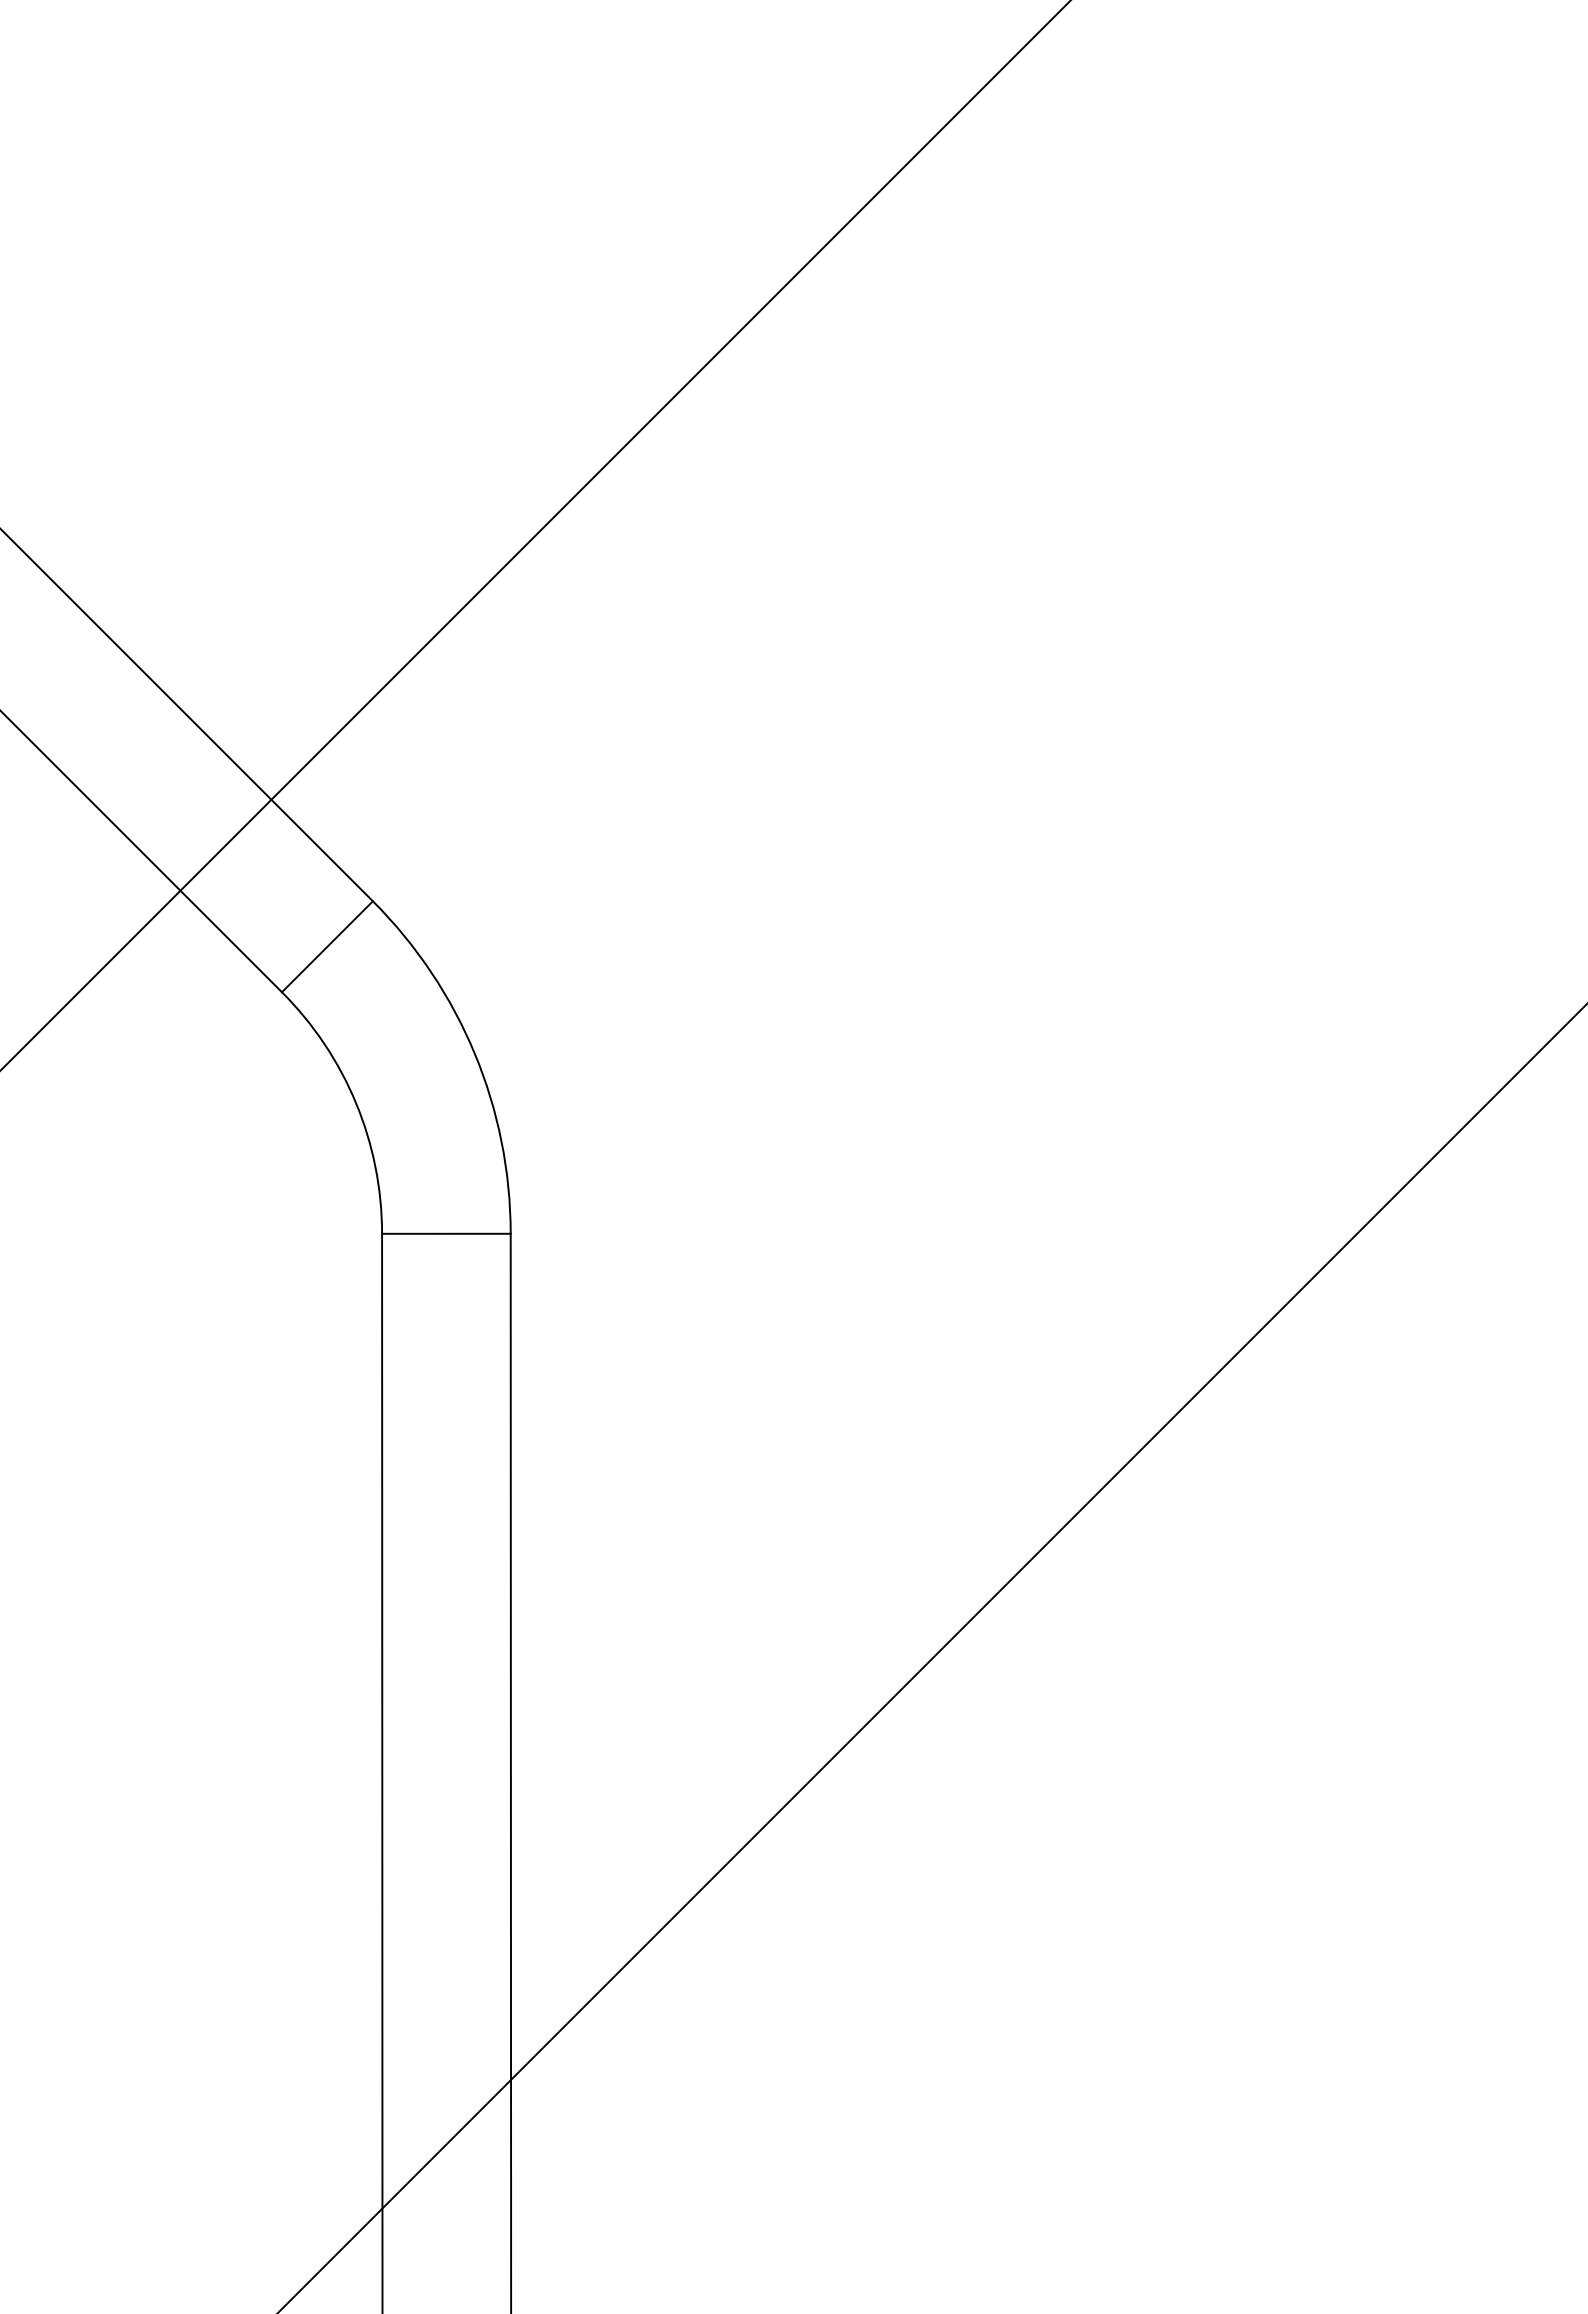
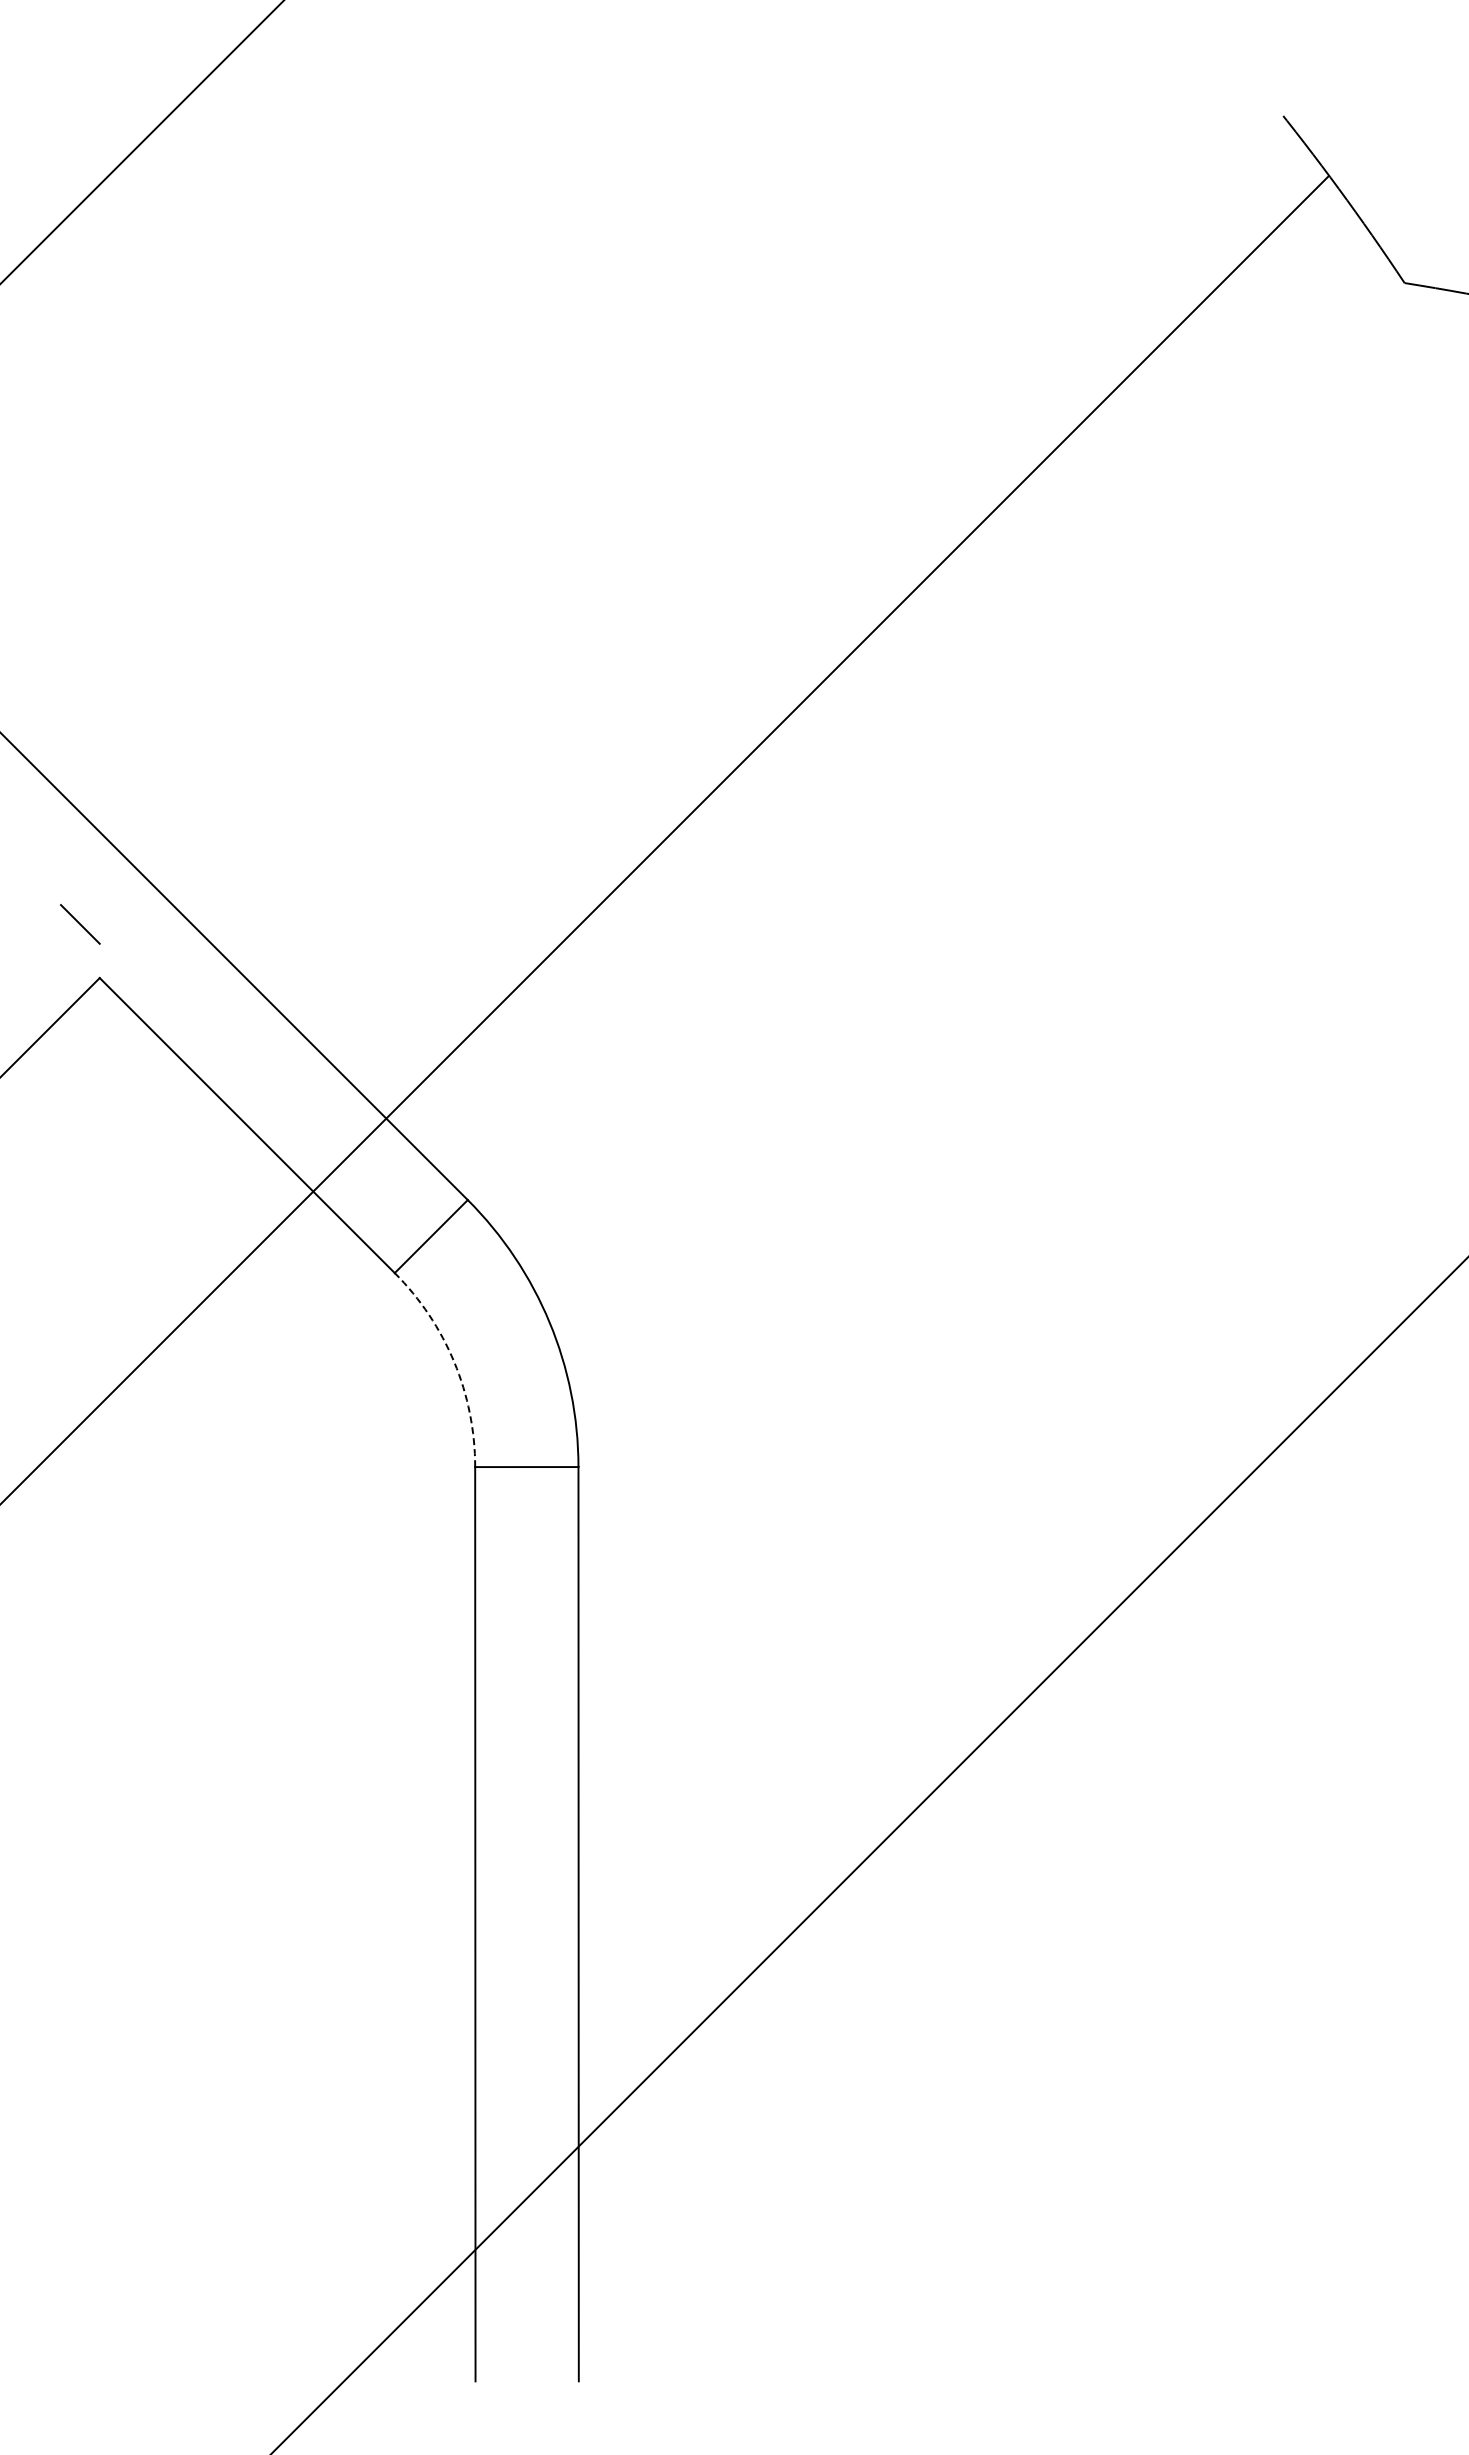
arc: (356, 1103) -> (454, 1362), solid -> dashed

